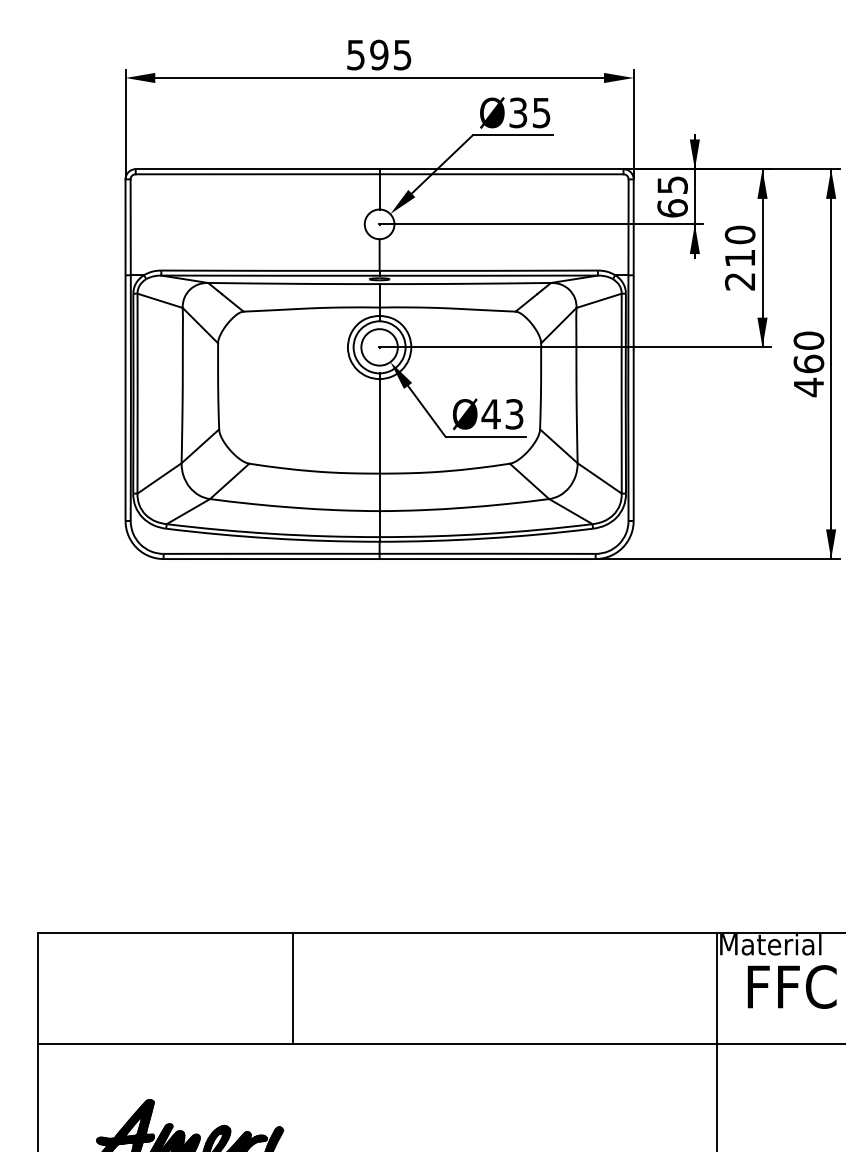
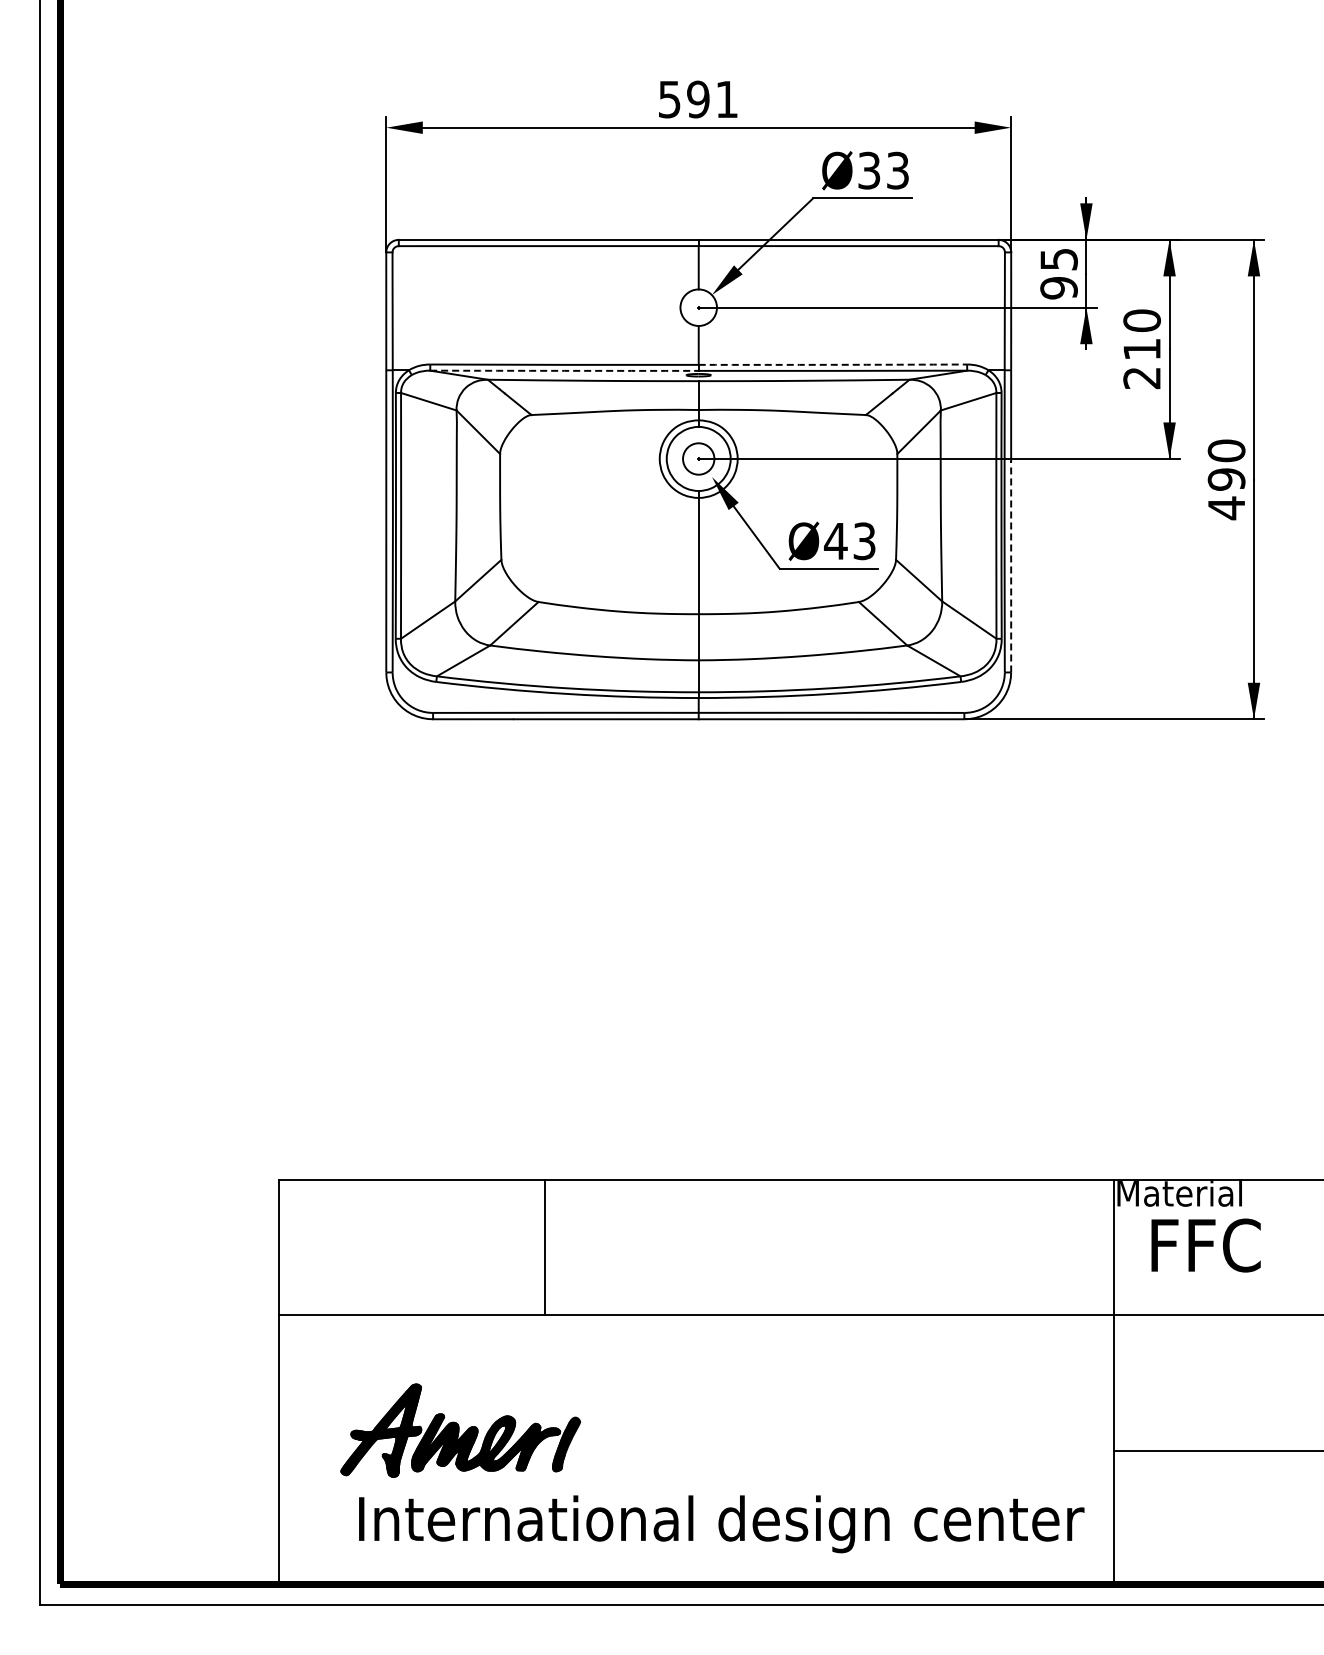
text: (402, 55) -> (726, 99), 595 -> 591
text: (541, 111) -> (897, 169), Ø35 -> Ø33
text: (672, 207) -> (1058, 287), 65 -> 95
arc: (488, 270) -> (832, 364), solid -> dashed
arc: (270, 275) -> (564, 370), solid -> dashed
circle: (379, 346) -> (698, 458), size x0.7
text: (808, 364) -> (1226, 479), 460 -> 490
line: (633, 434) -> (1011, 566), solid -> dashed
line: (292, 988) -> (544, 1247), moved

